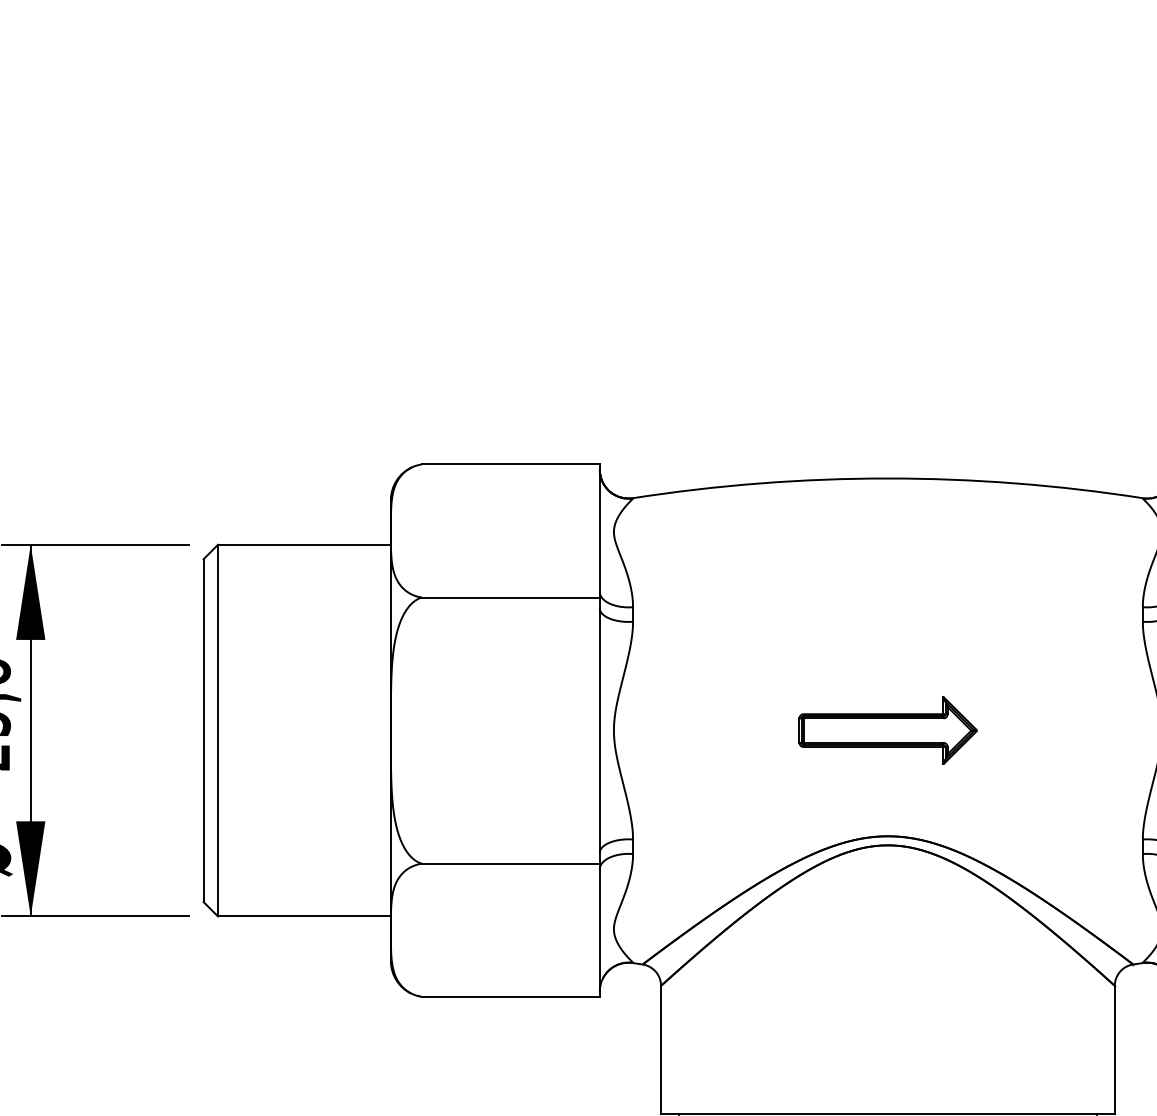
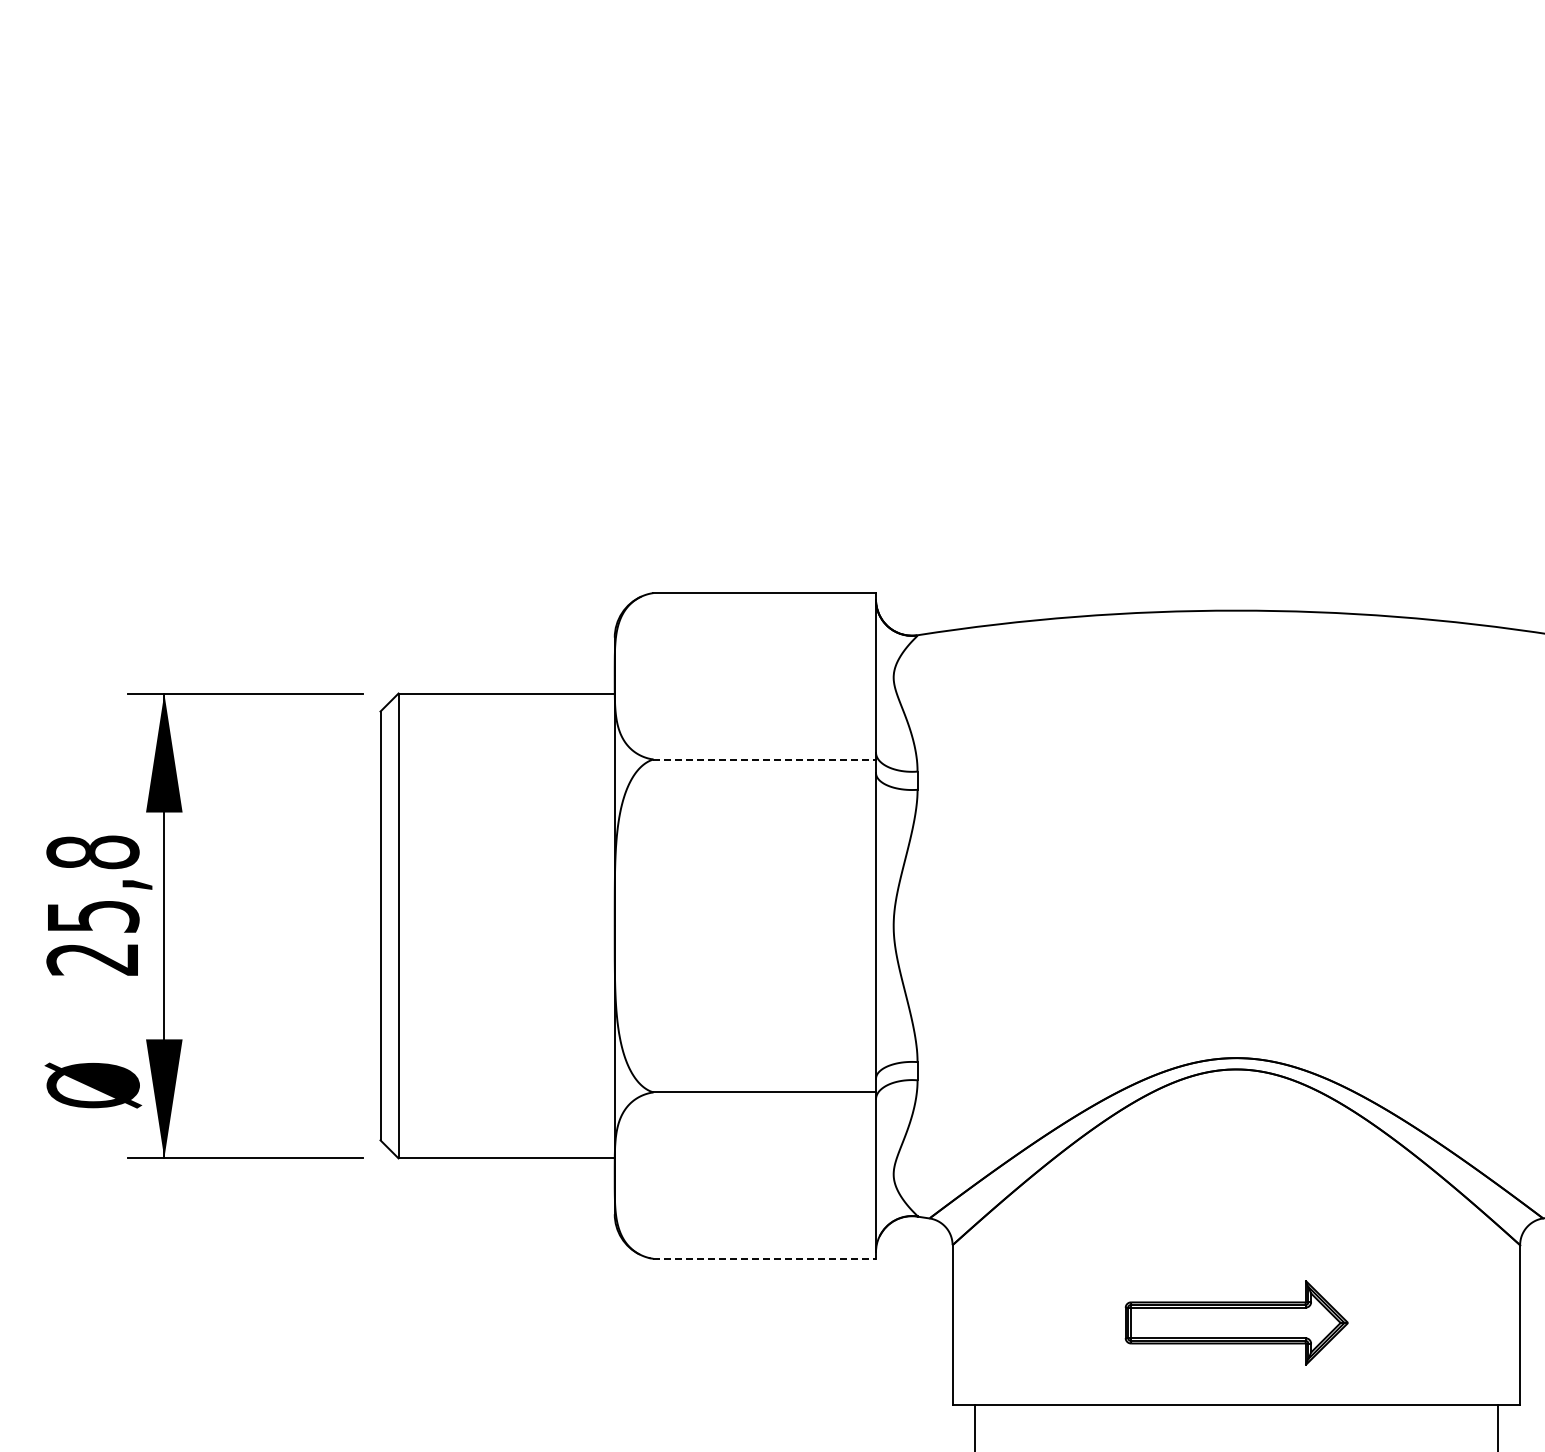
line: (511, 597) -> (765, 759), solid -> dashed
part: (888, 730) -> (1236, 1322), moved
line: (511, 996) -> (765, 1258), solid -> dashed

